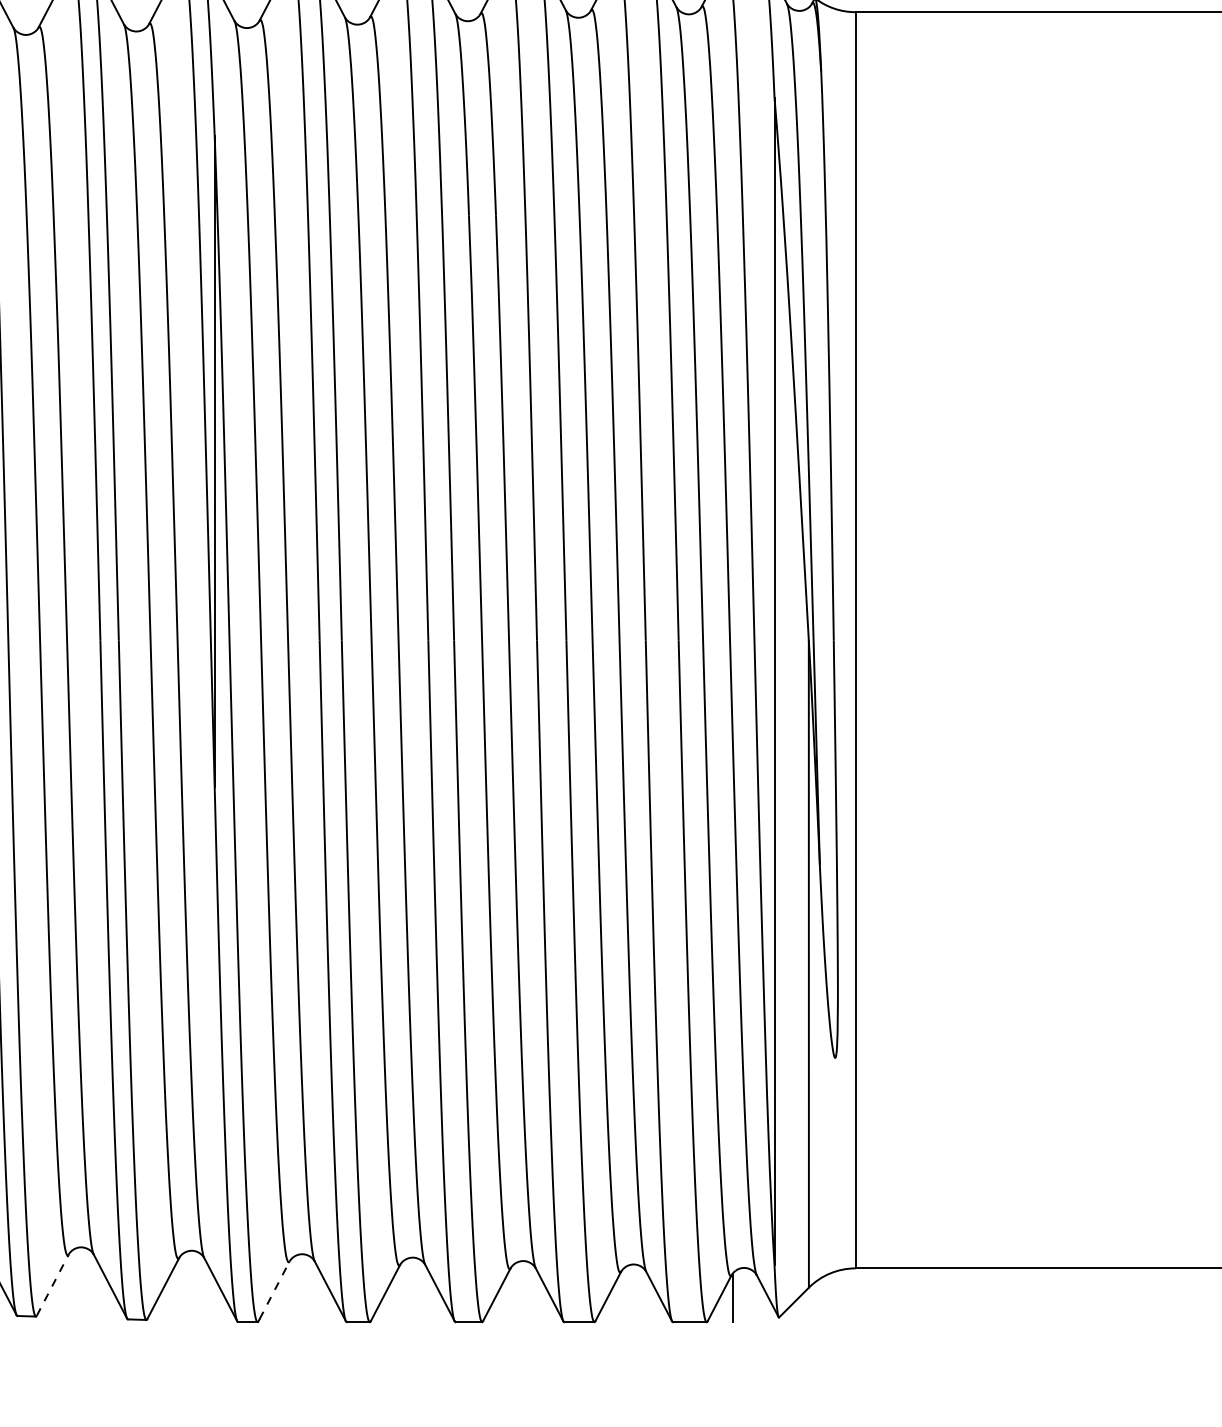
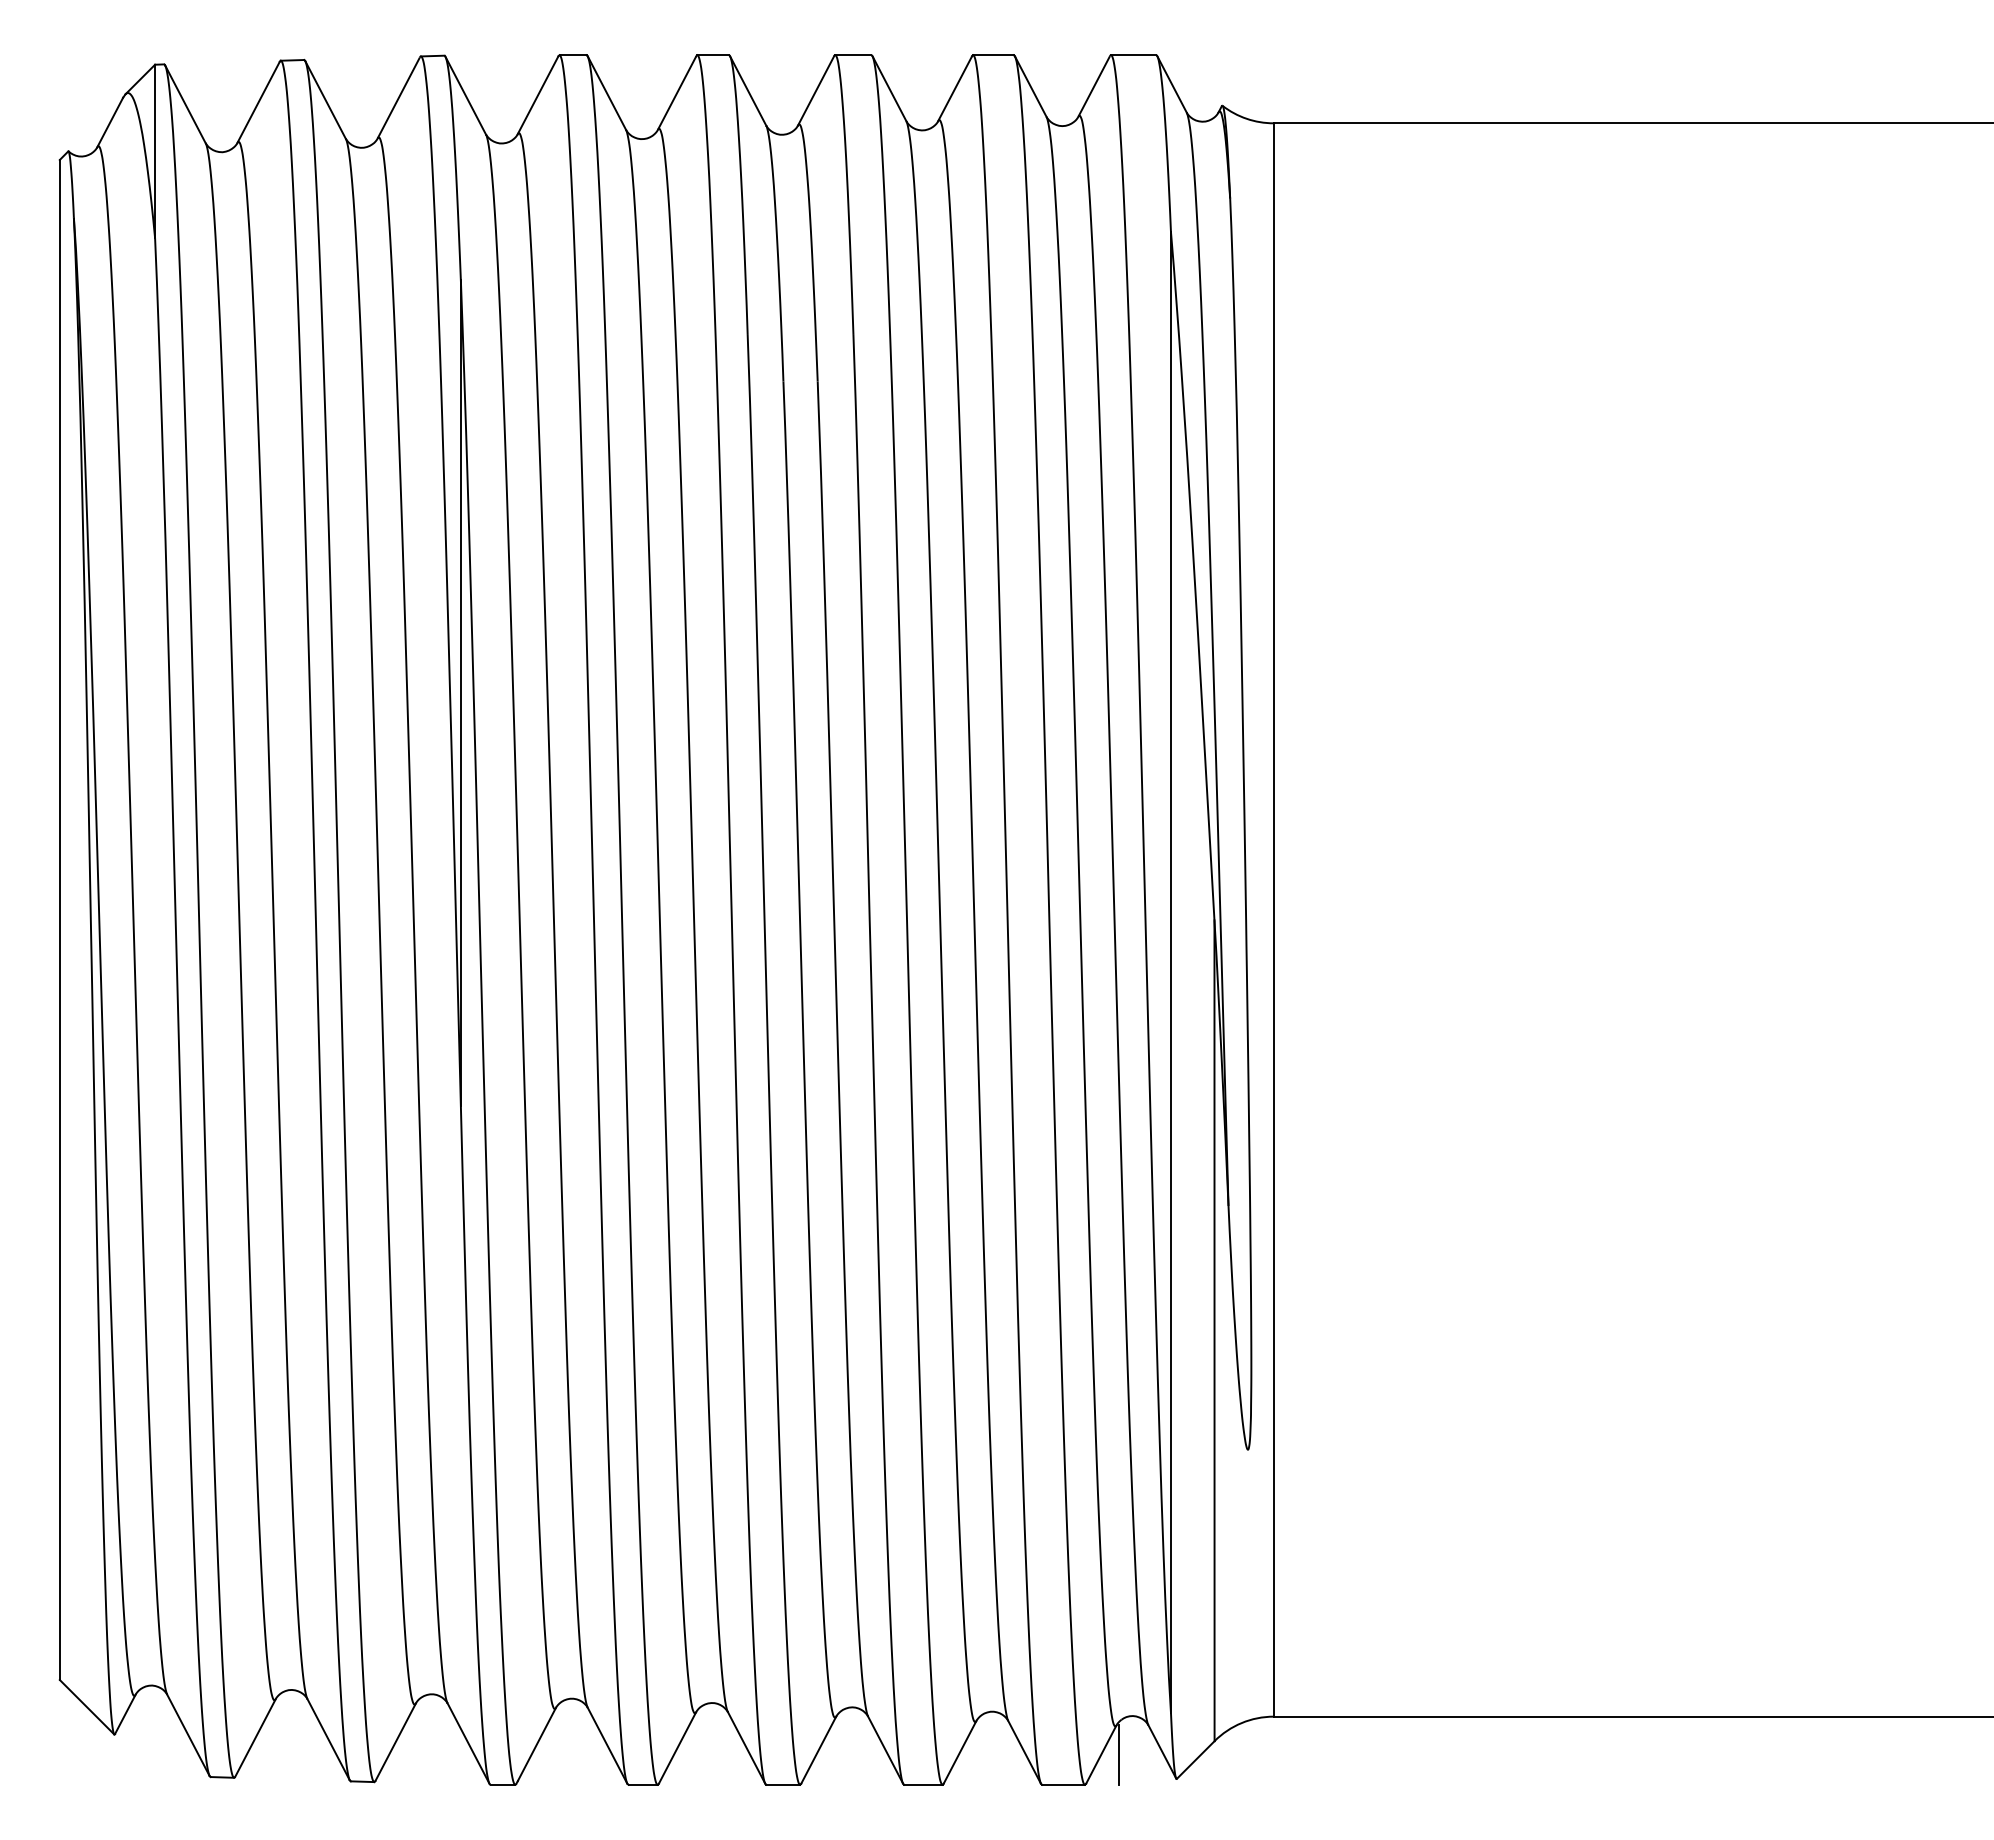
line: (52, 1284) -> (255, 1737), dashed -> solid
line: (275, 1290) -> (537, 1744), dashed -> solid

